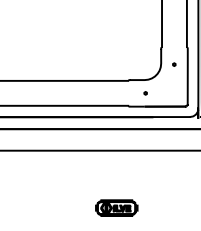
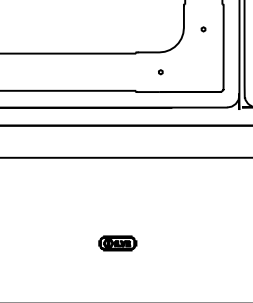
part: (116, 207) -> (117, 242), size x0.6

